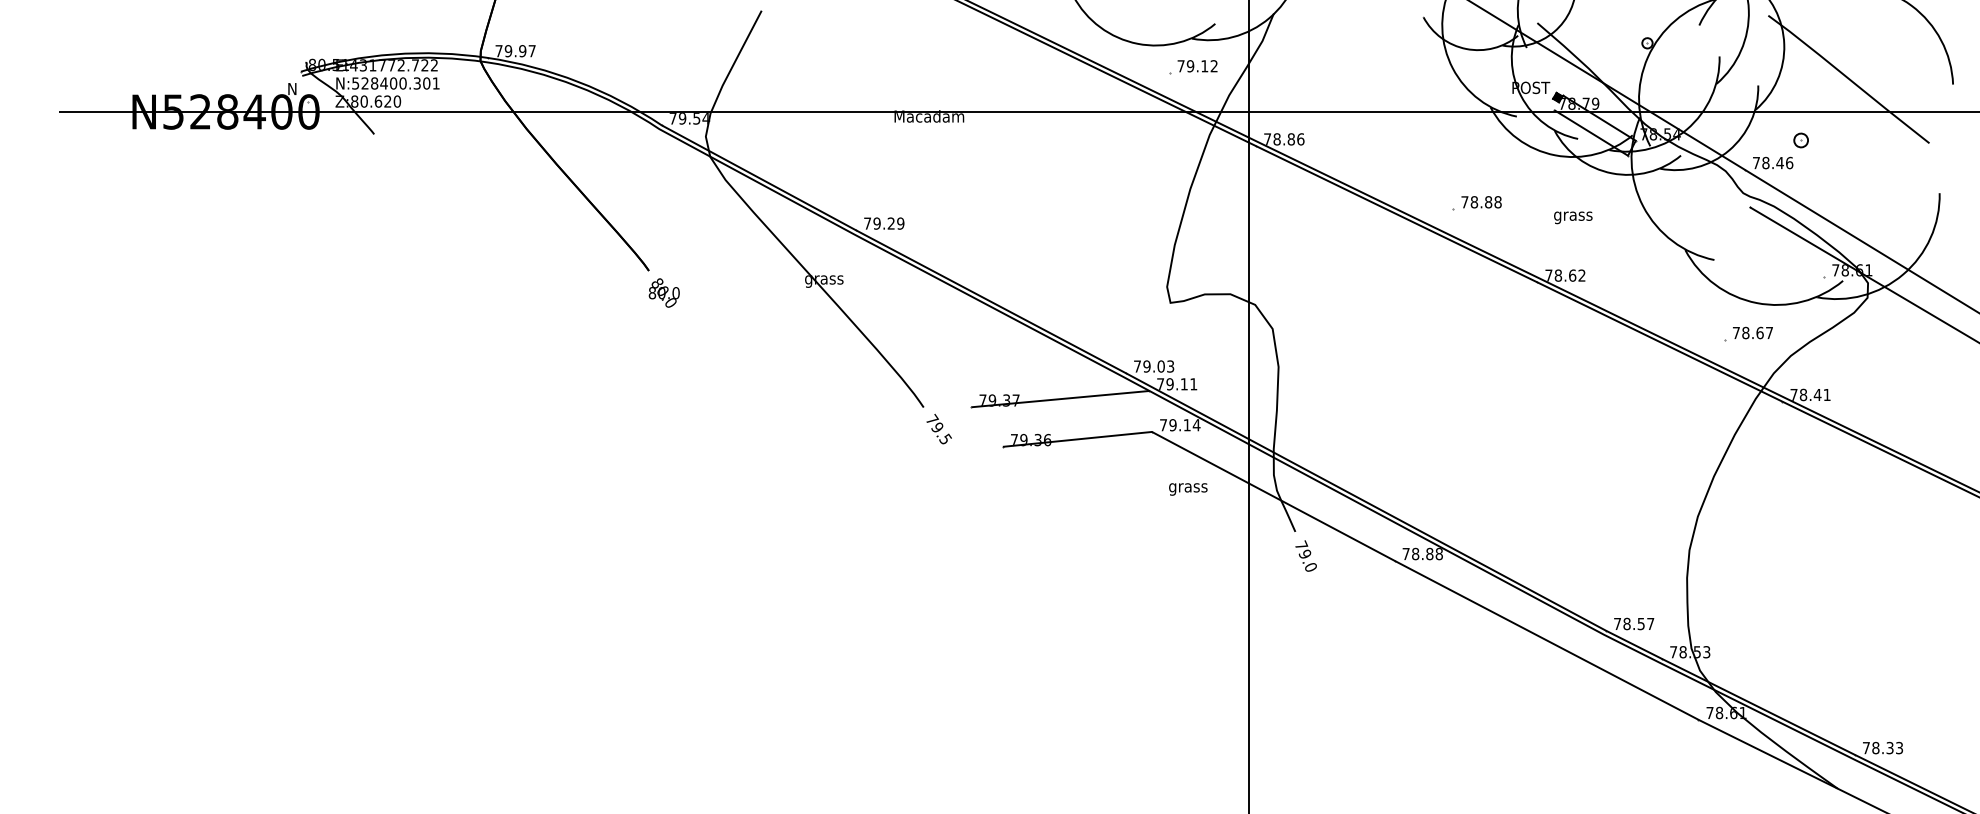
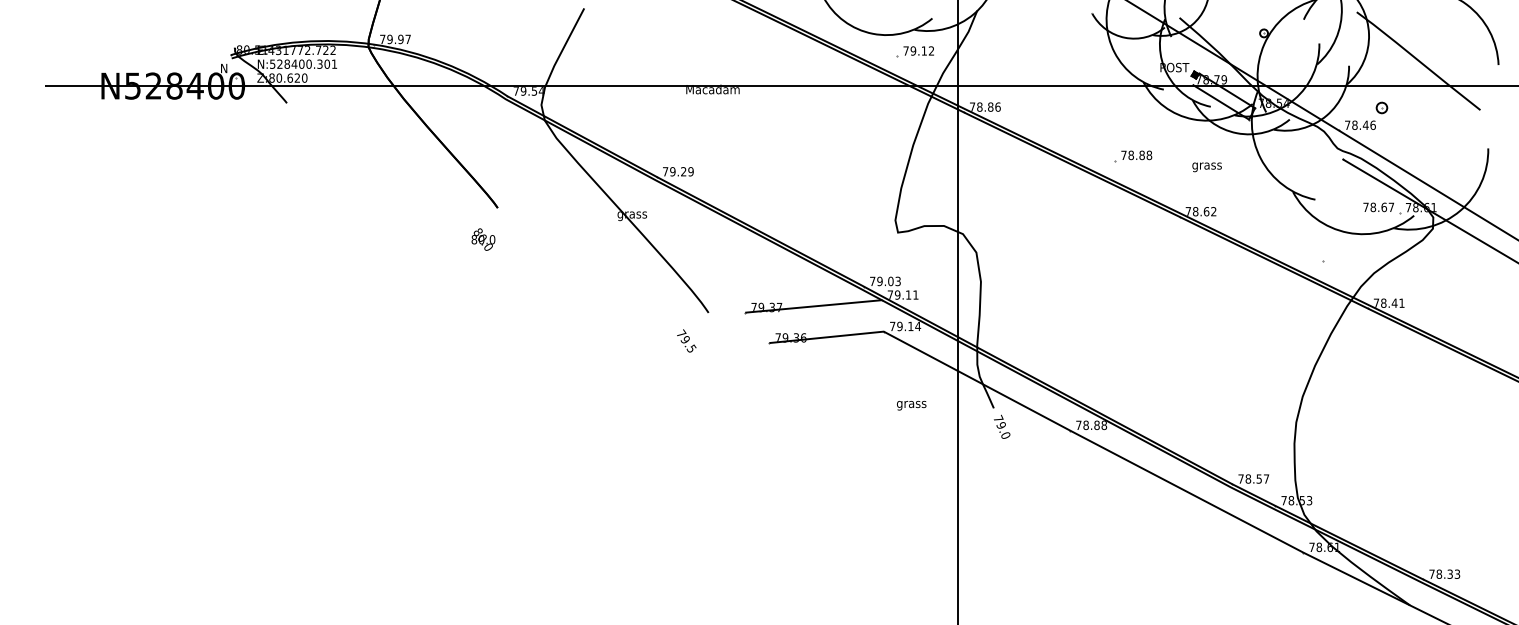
text: (663, 292) -> (482, 239), moved
text: (1752, 332) -> (1378, 206), moved
text: (938, 429) -> (686, 341), moved
text: (1188, 489) -> (911, 405), moved

